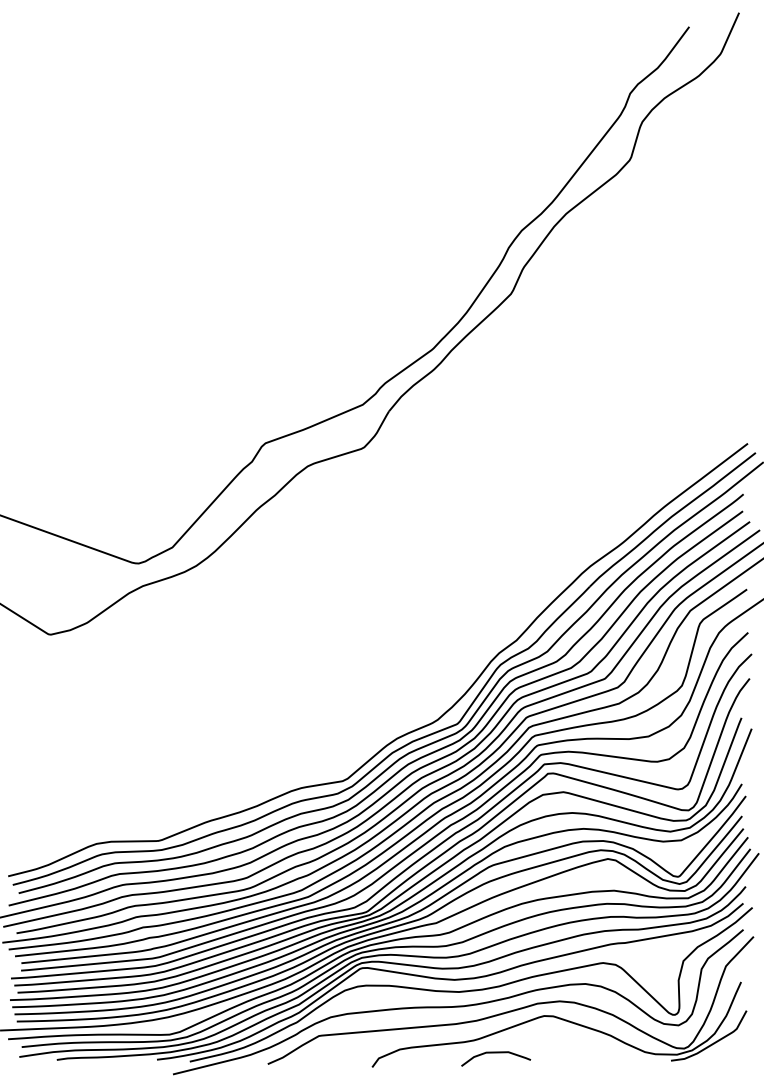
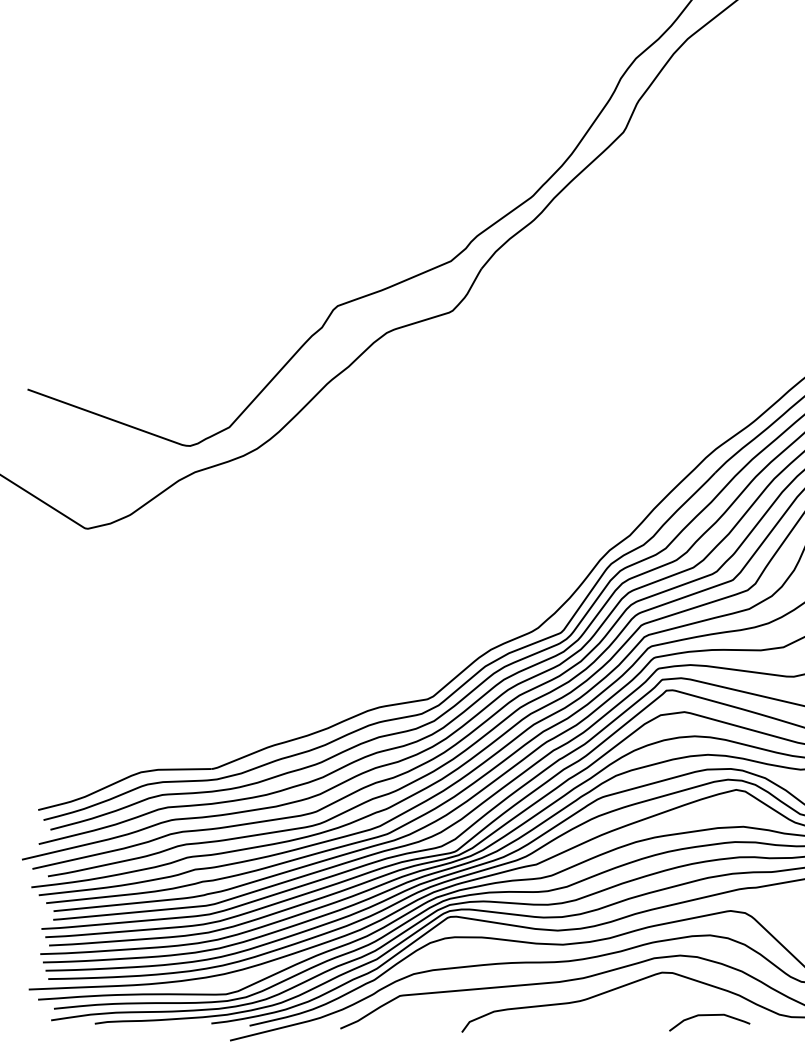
curve: (496, 1053) -> (710, 1016), moved

